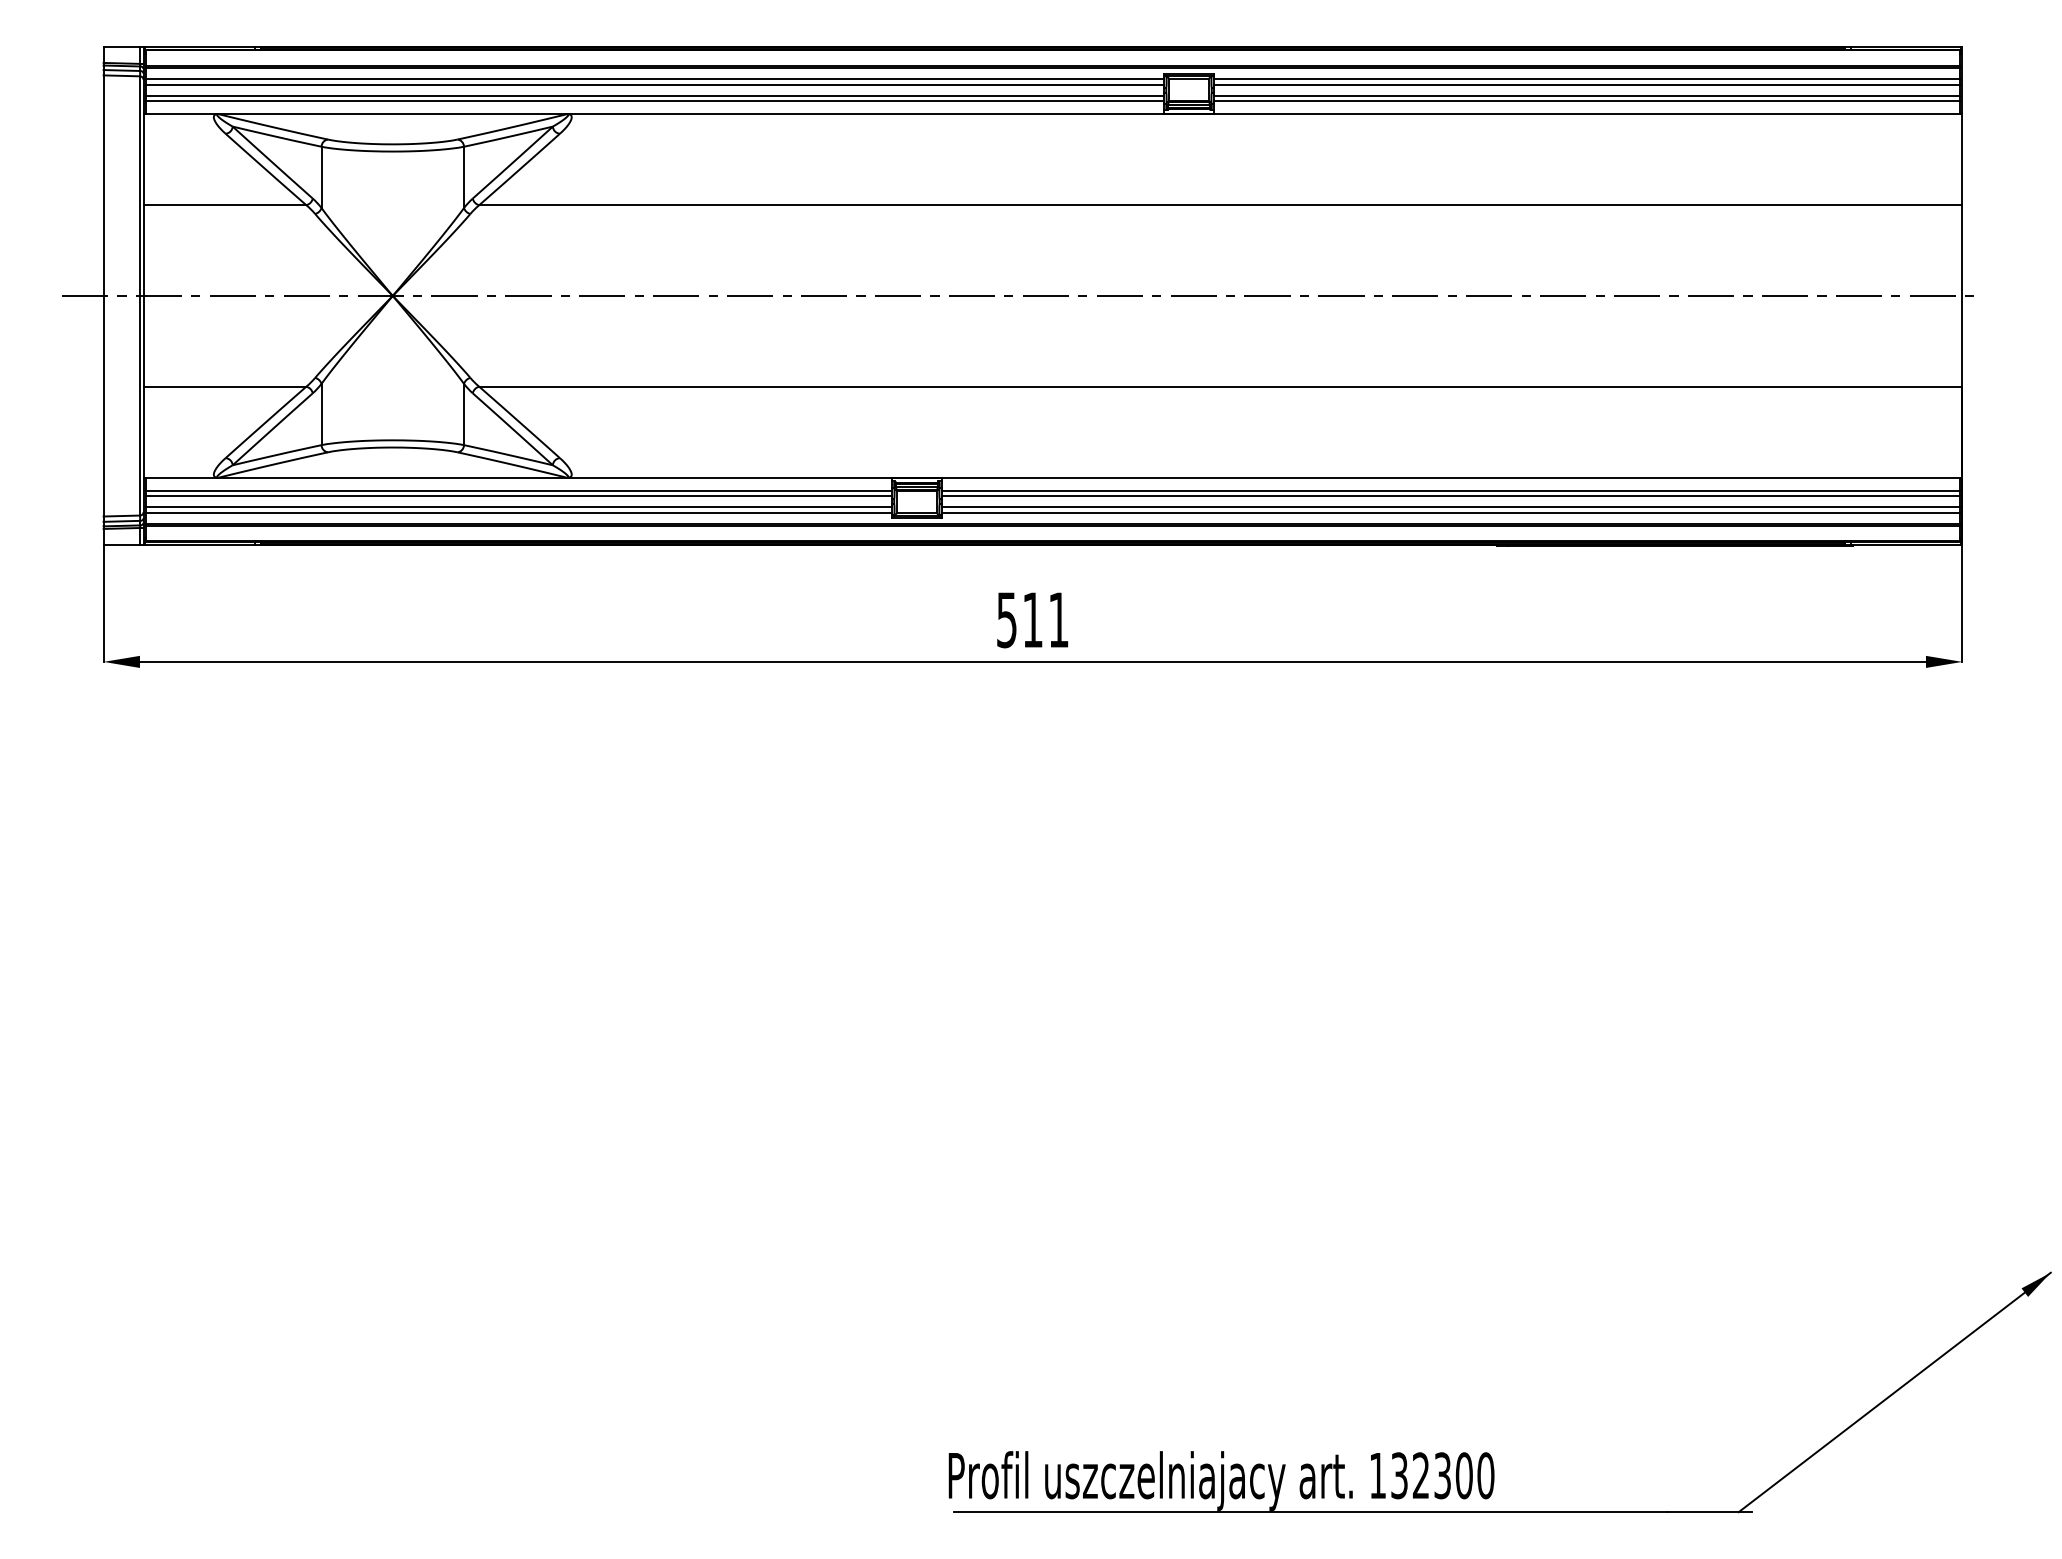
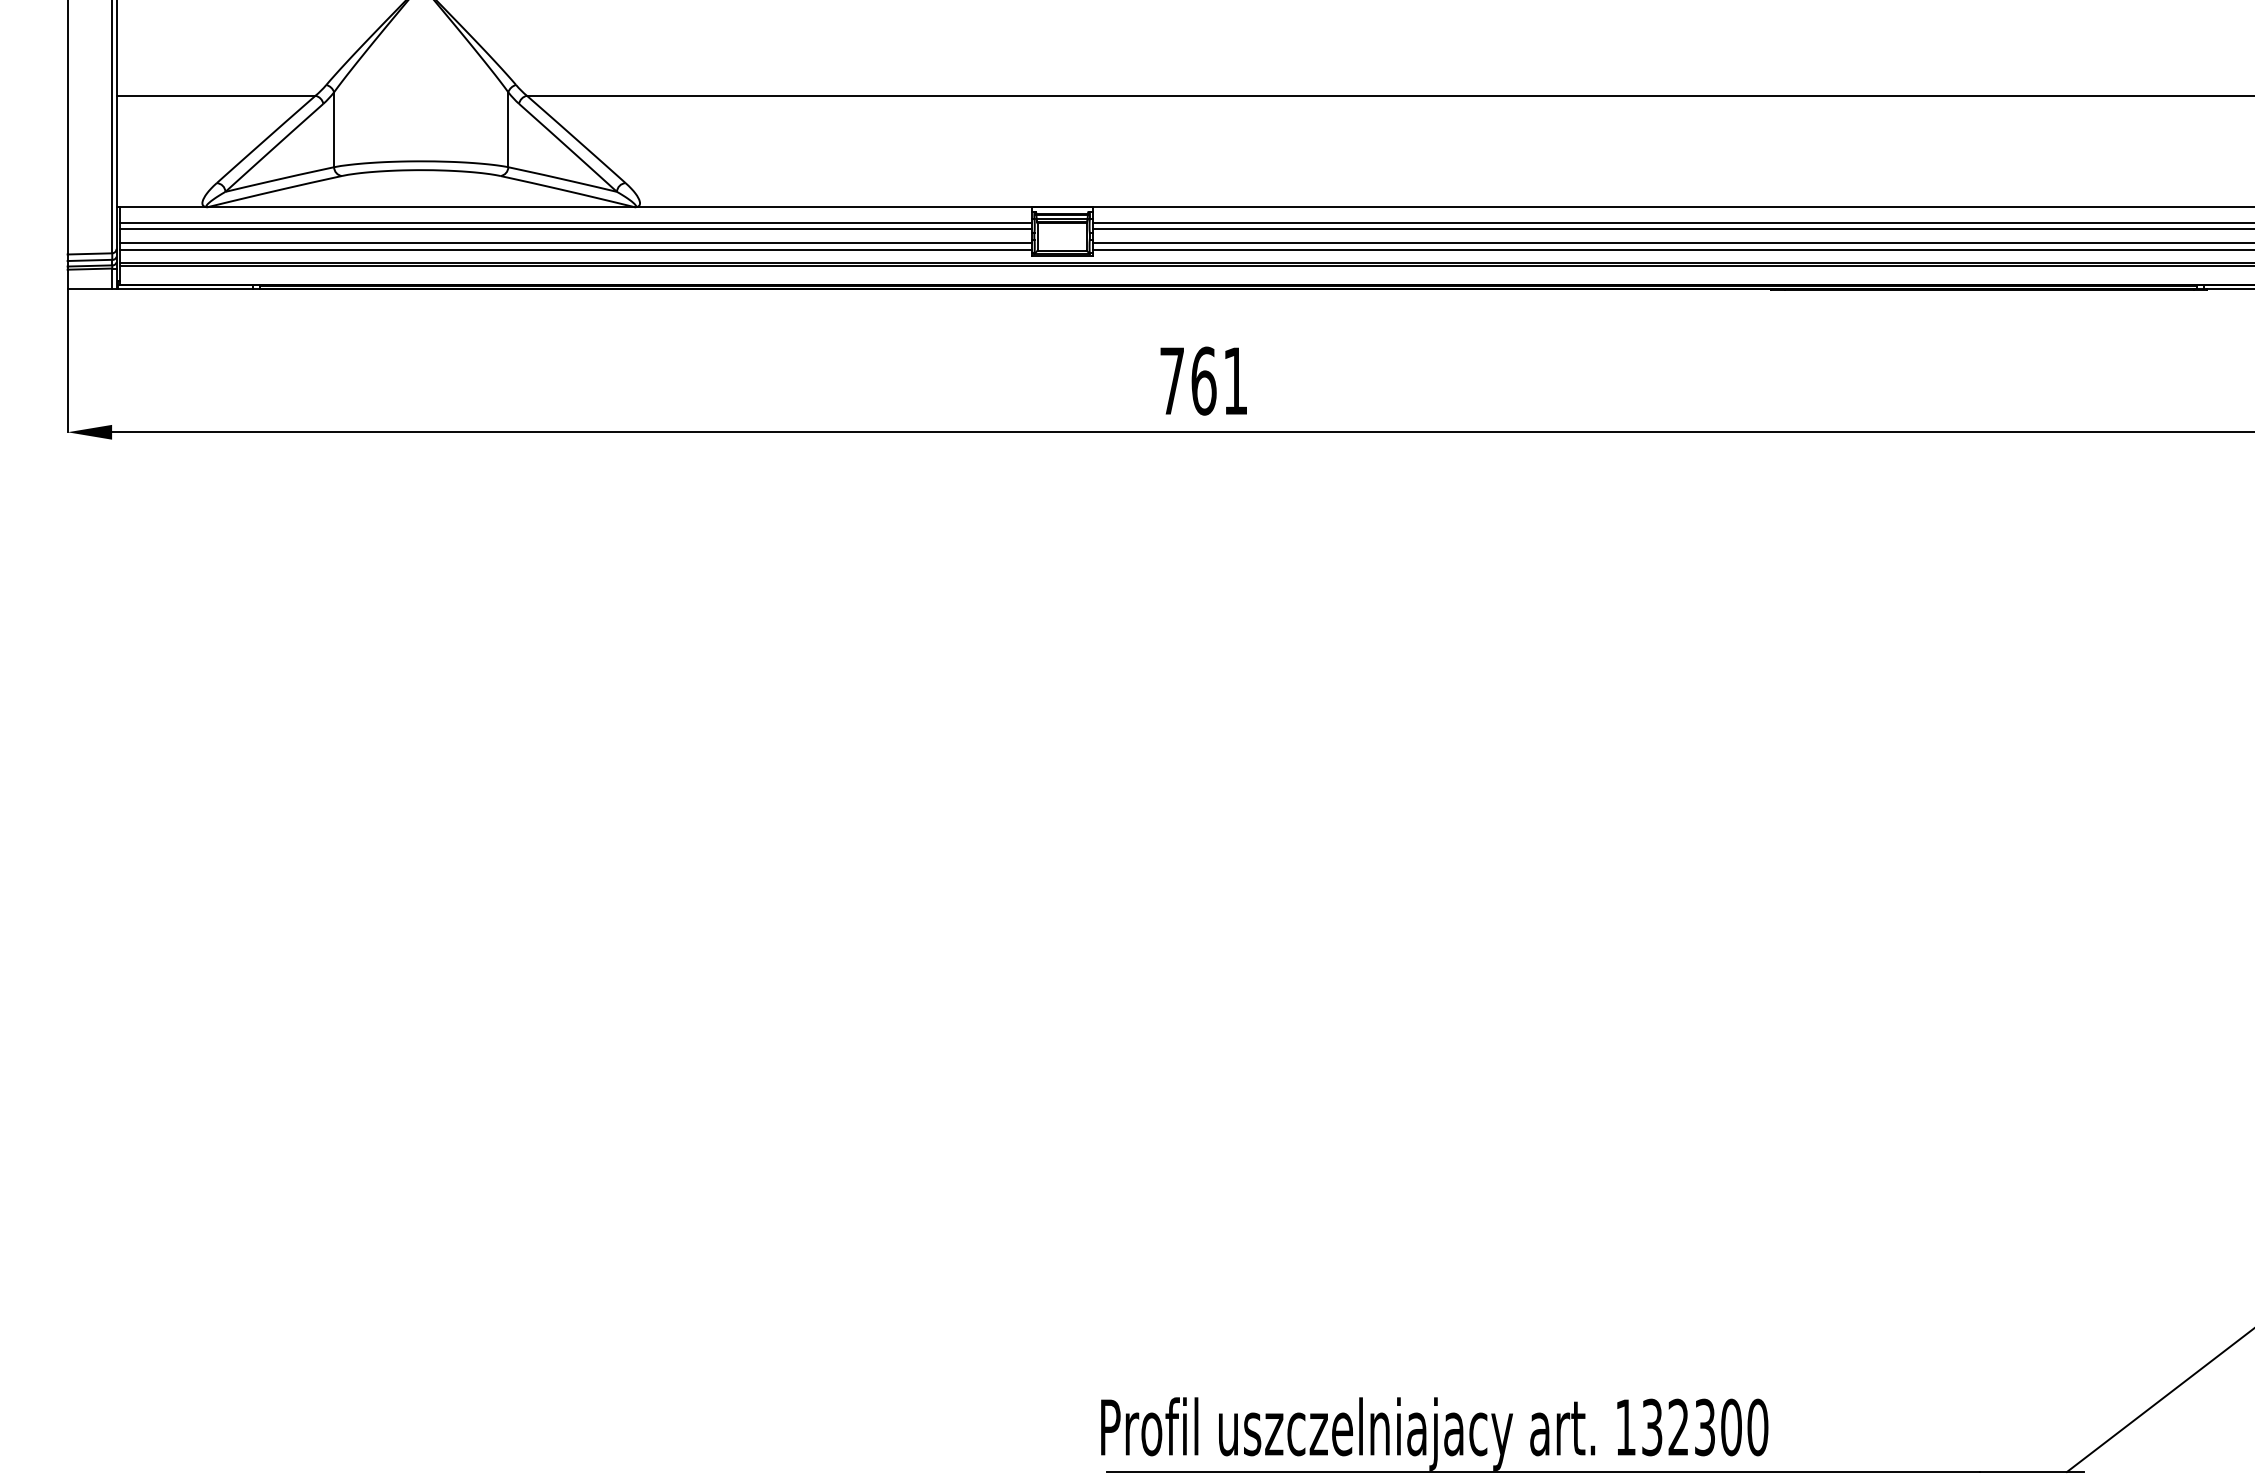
text: (1020, 619) -> (1188, 380), 511 -> 761

